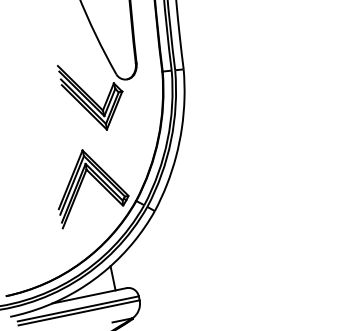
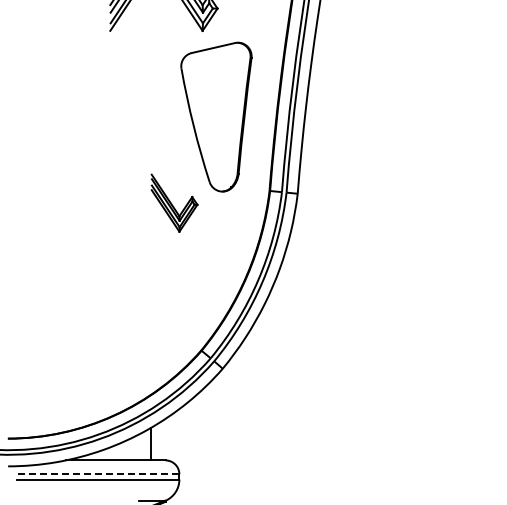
part: (93, 94) -> (174, 202), size x0.6
part: (82, 181) -> (137, 311), removed
line: (77, 309) -> (97, 474), solid -> dashed

